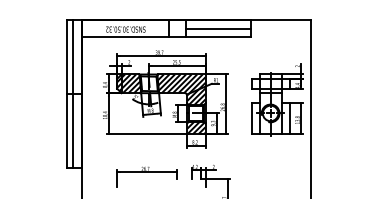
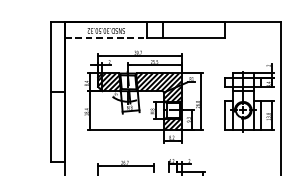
line: (218, 28) -> (193, 30), removed
line: (125, 37) -> (105, 38), solid -> dashed
line: (73, 93) -> (56, 91), removed

